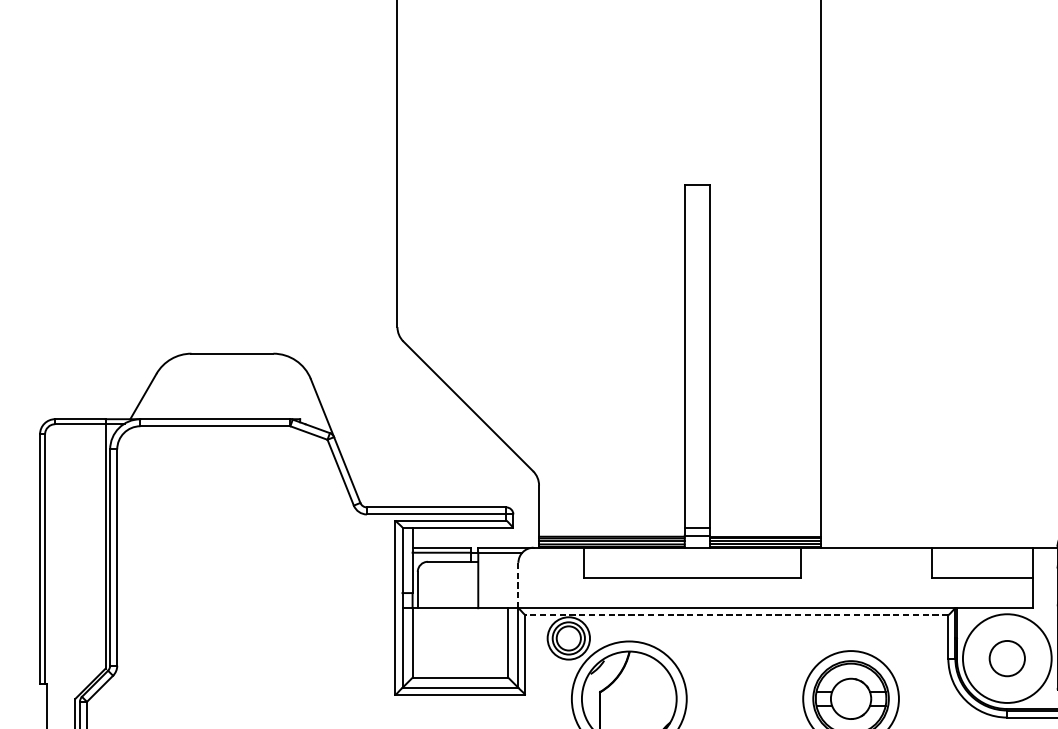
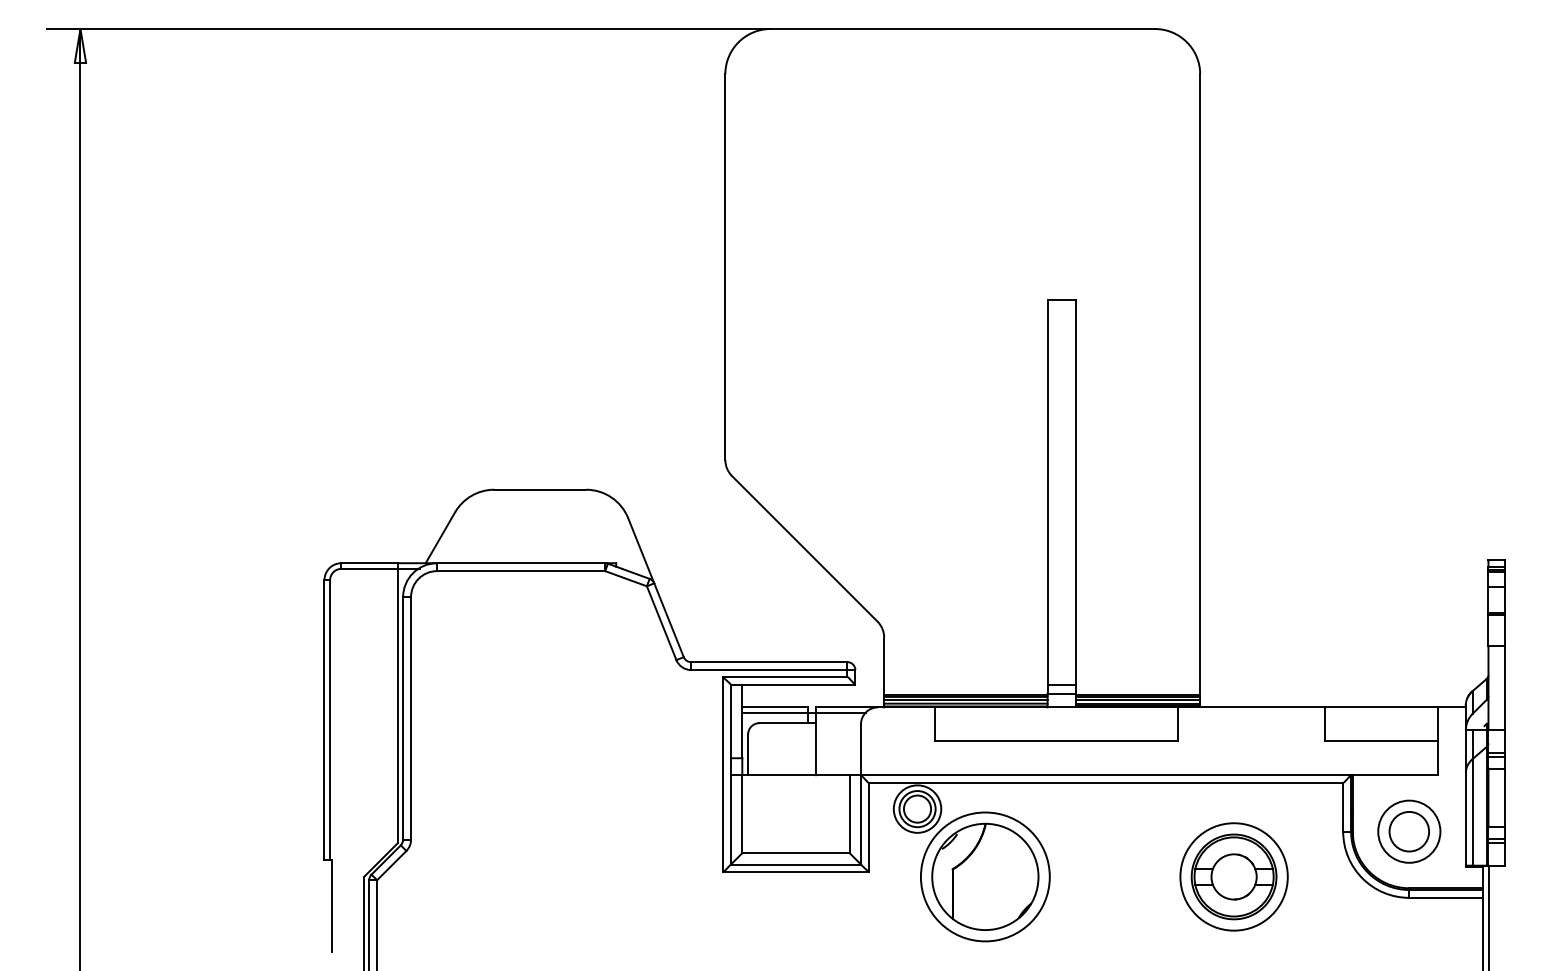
line: (518, 585) -> (861, 749), dashed -> solid
line: (736, 615) -> (1105, 783), dashed -> solid
circle: (1007, 658) -> (1409, 831), size x0.62

